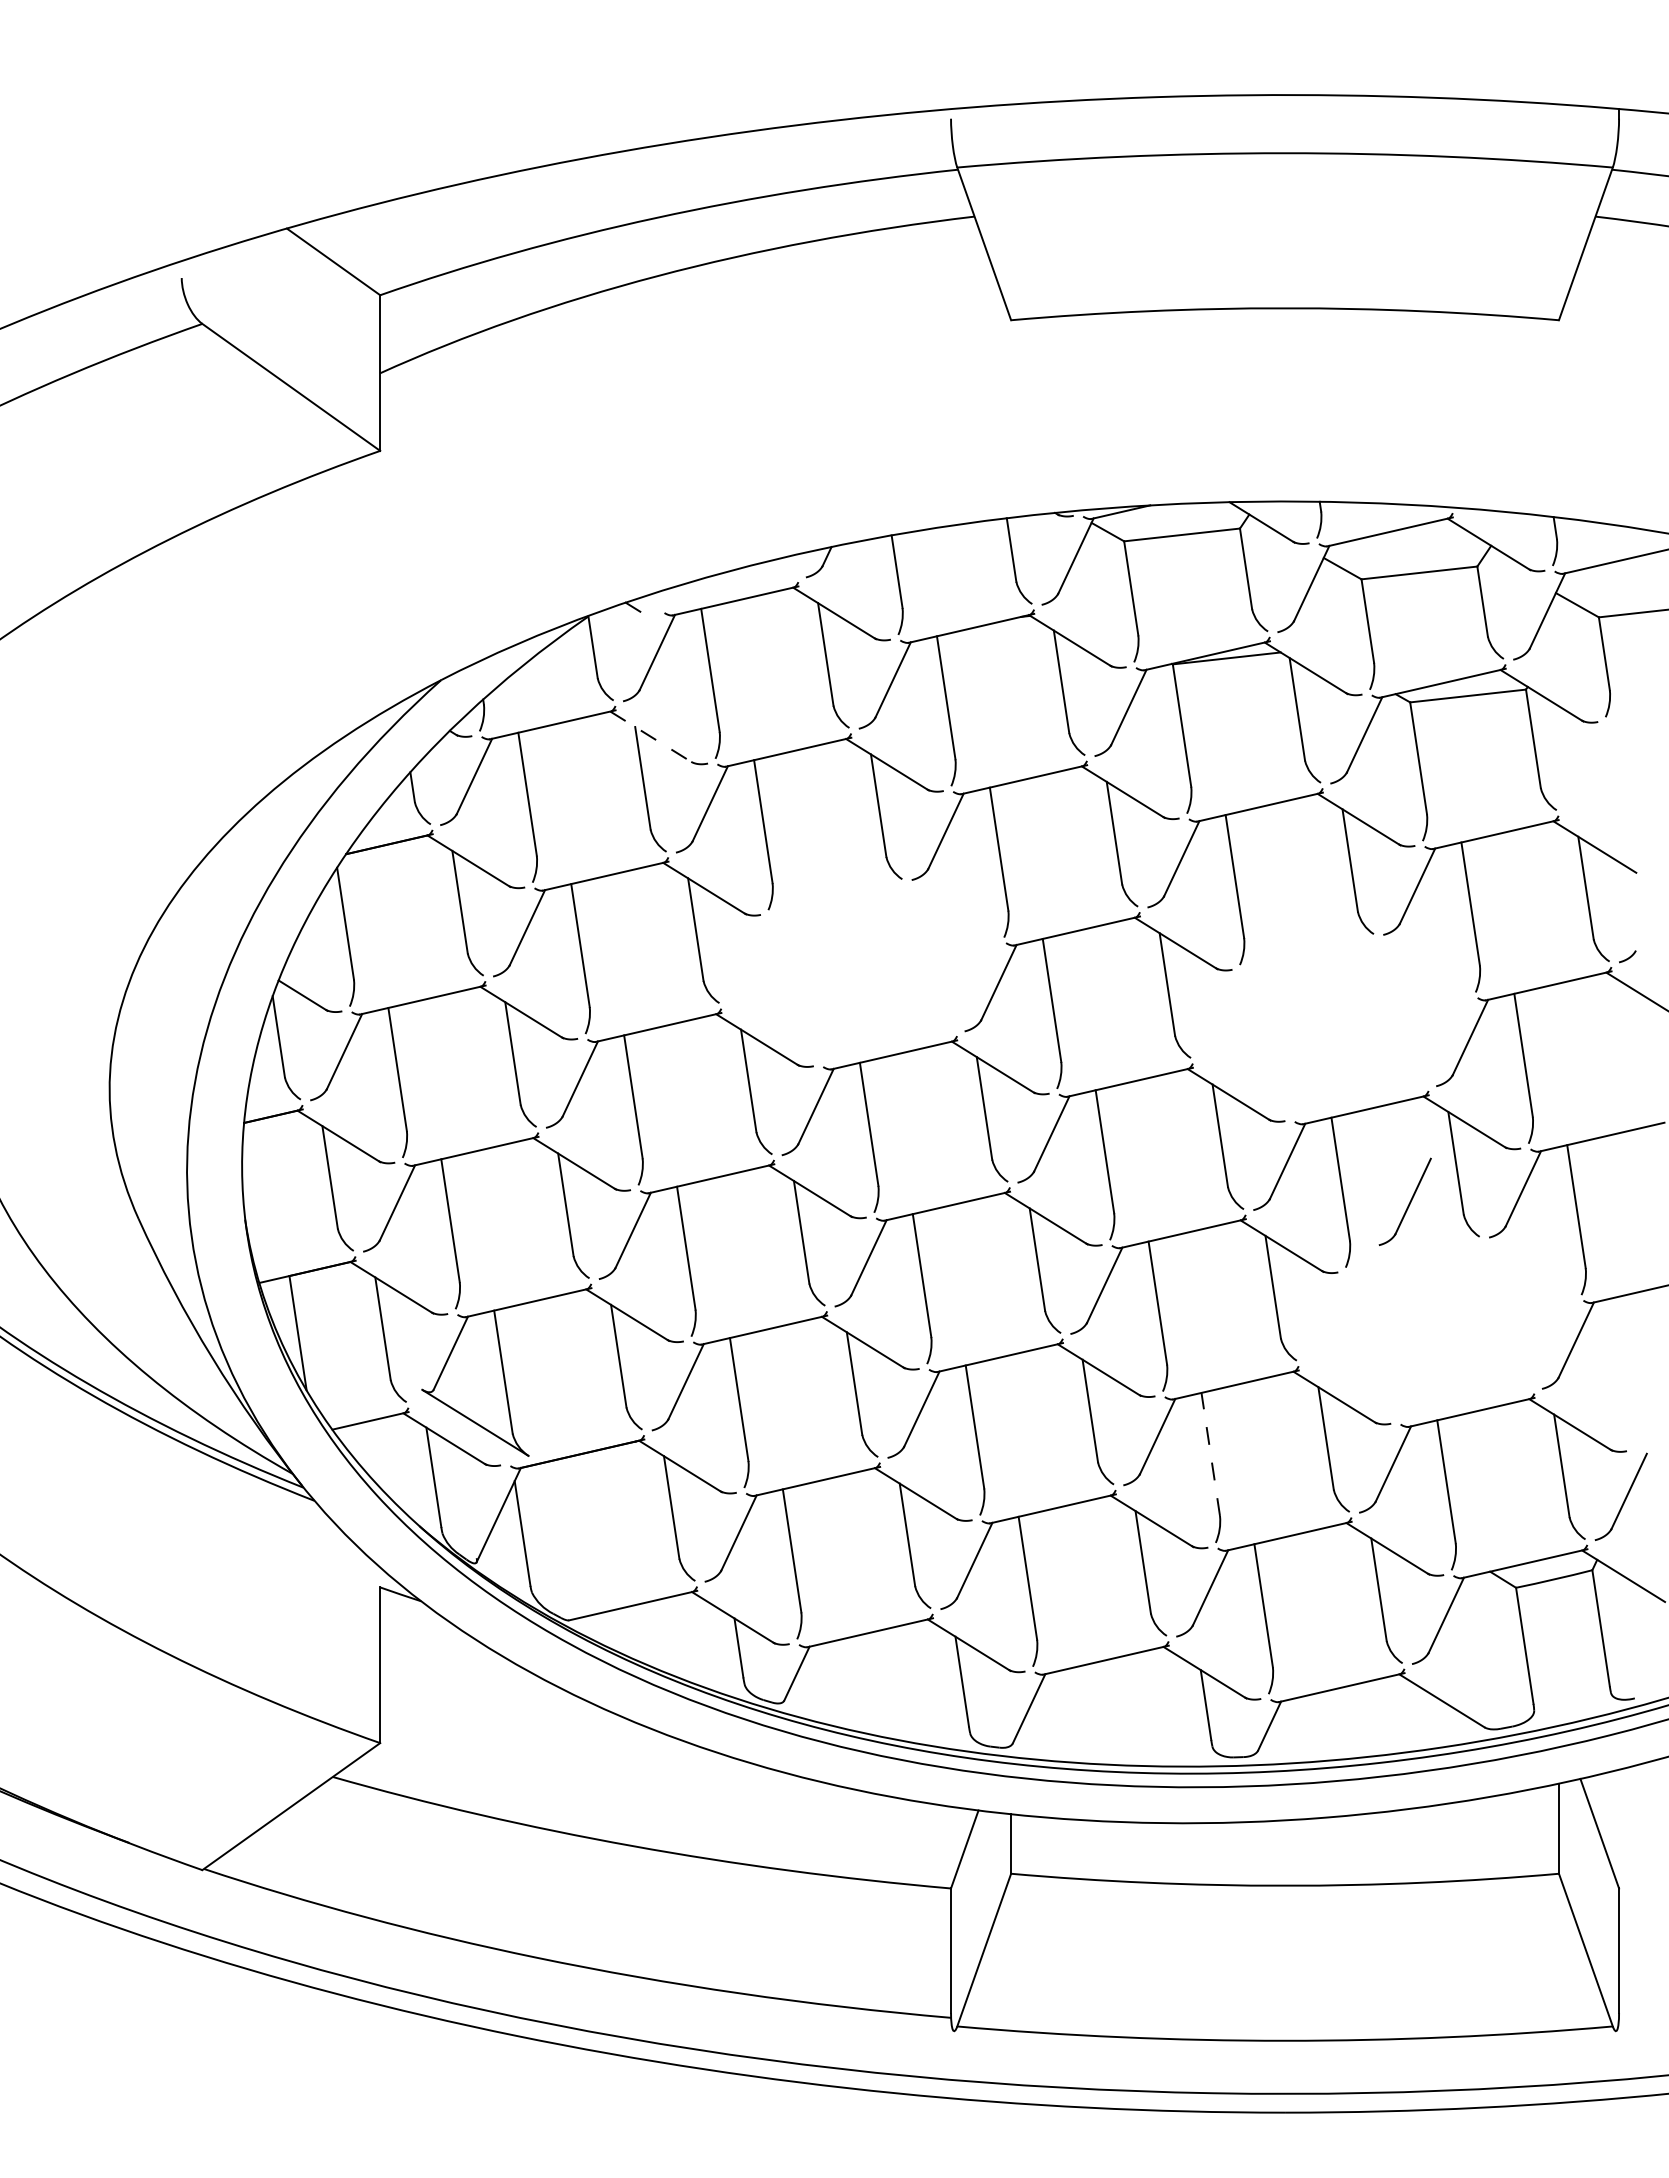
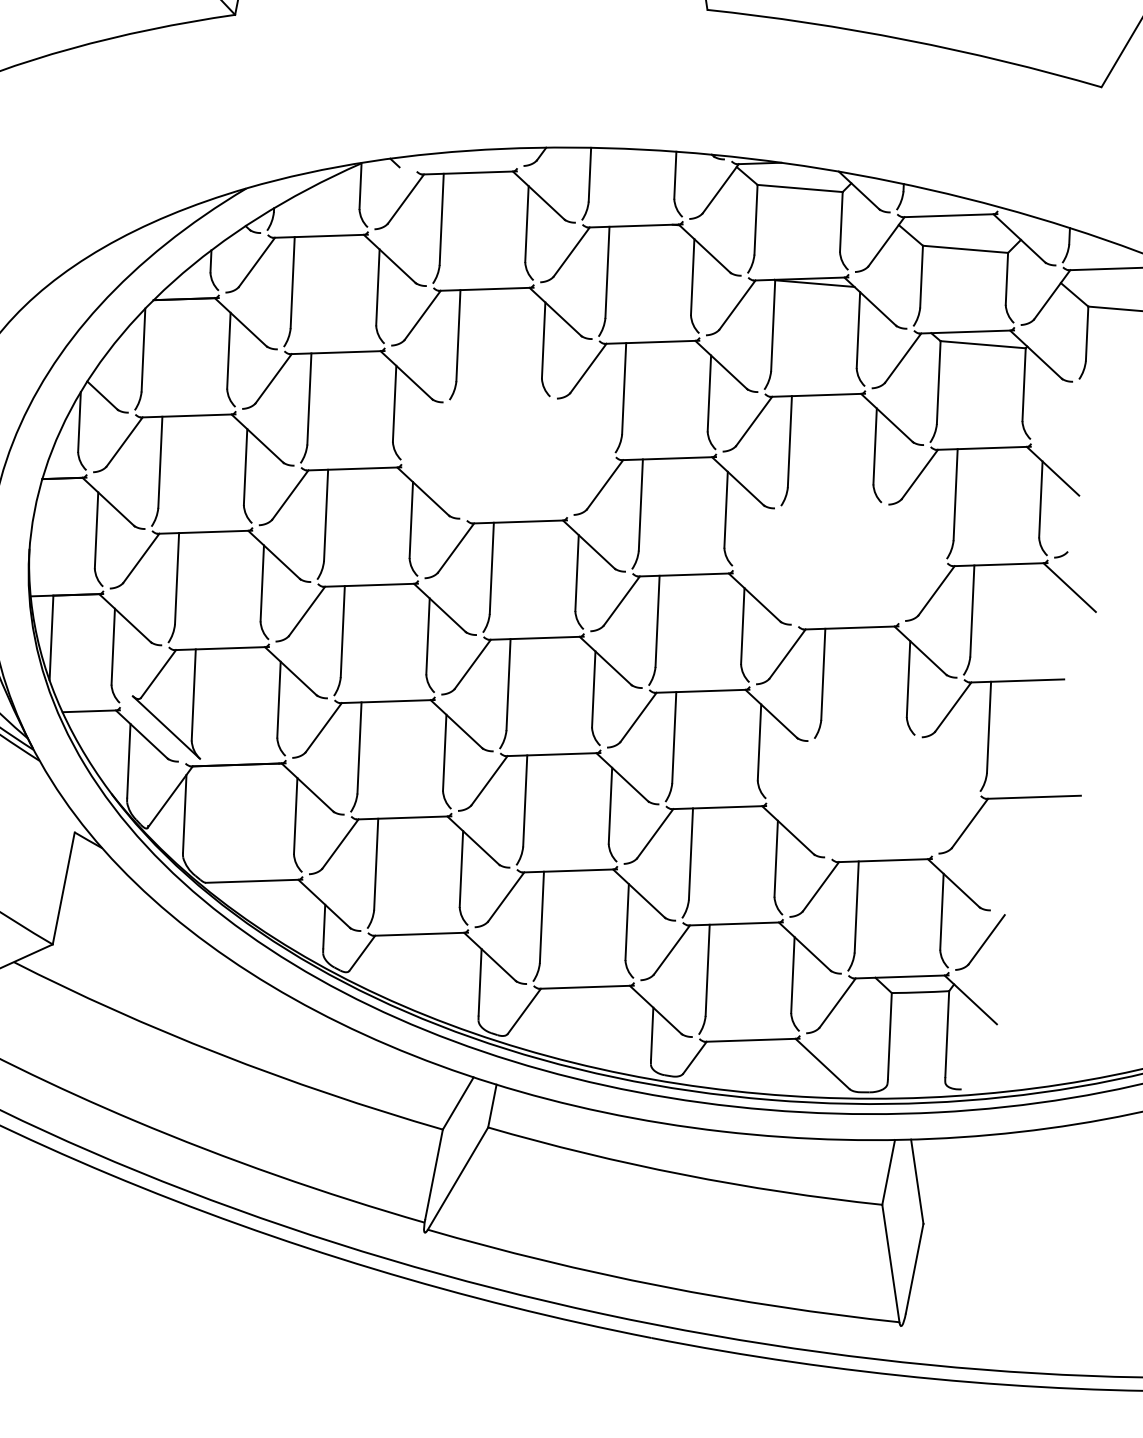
line: (651, 737) -> (389, 259), dashed -> solid
part: (1404, 1201) -> (866, 699), removed
line: (1210, 1453) -> (690, 853), dashed -> solid

